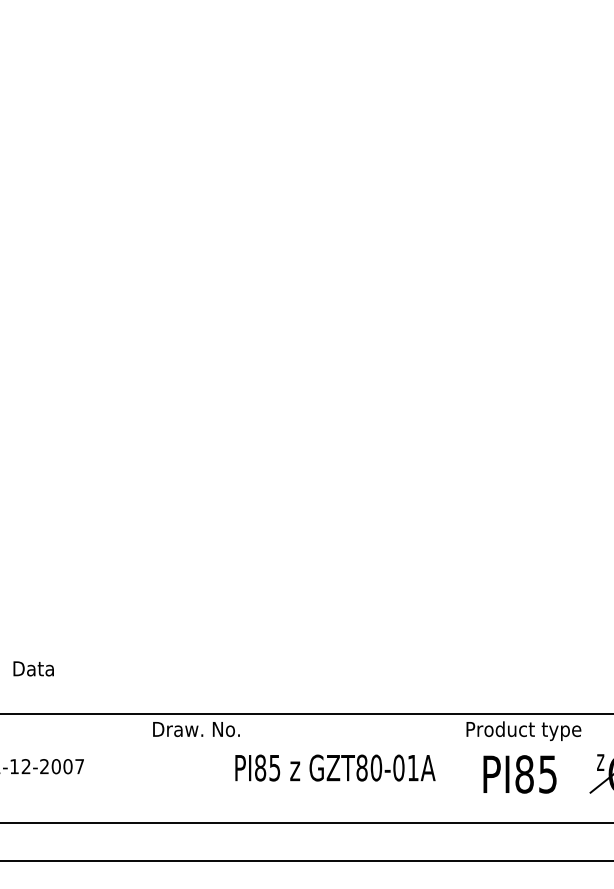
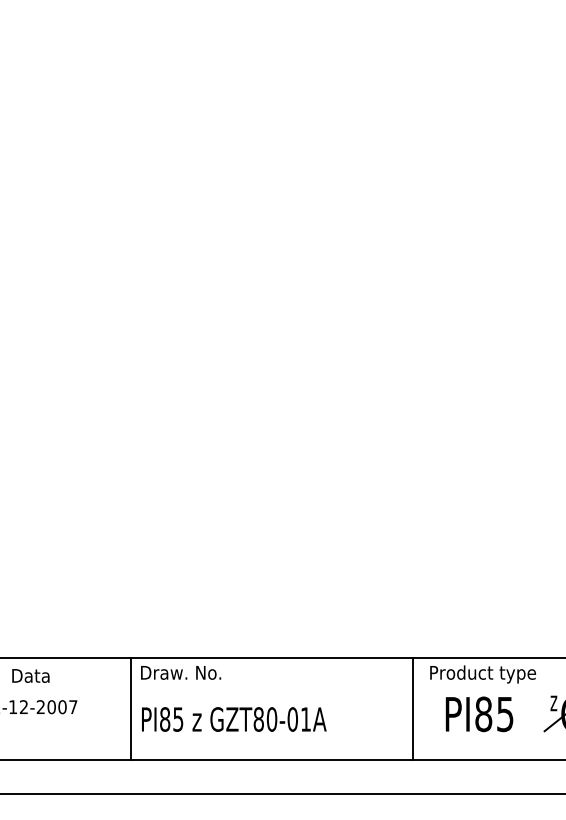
text: (33, 668) -> (30, 675), moved
line: (142, 768) -> (131, 708), added
text: (335, 768) -> (234, 719), moved
line: (448, 768) -> (413, 708), added

